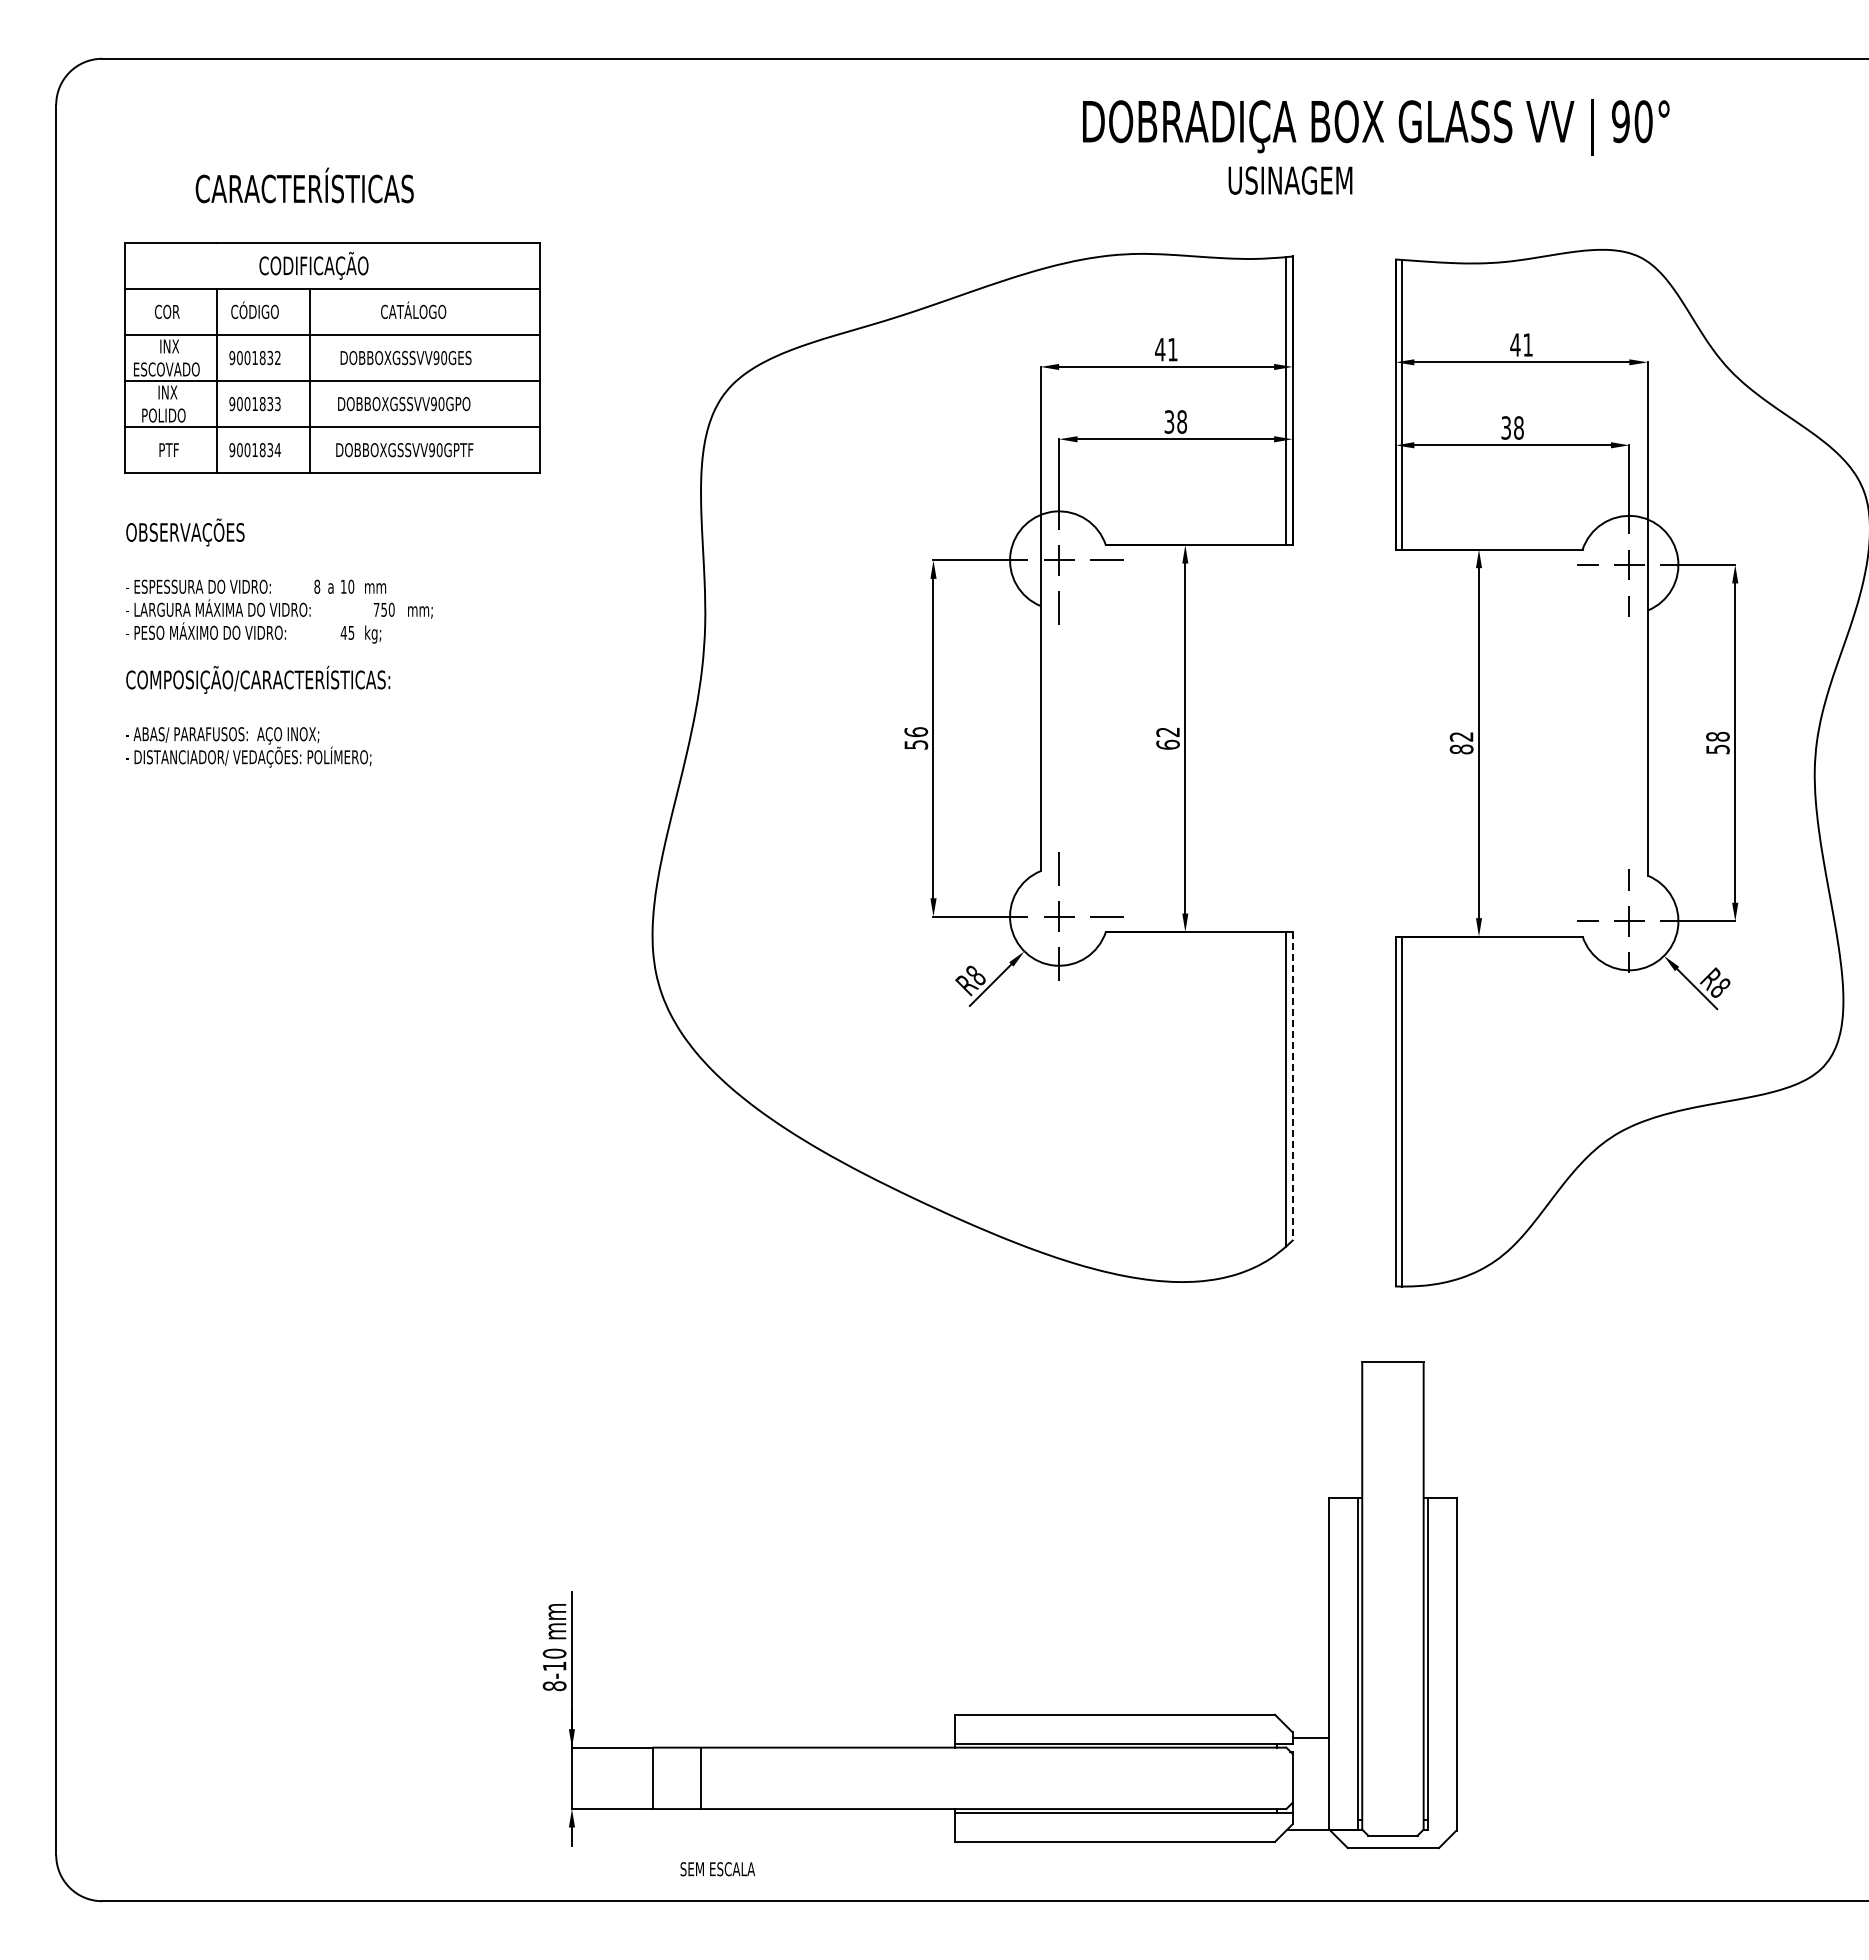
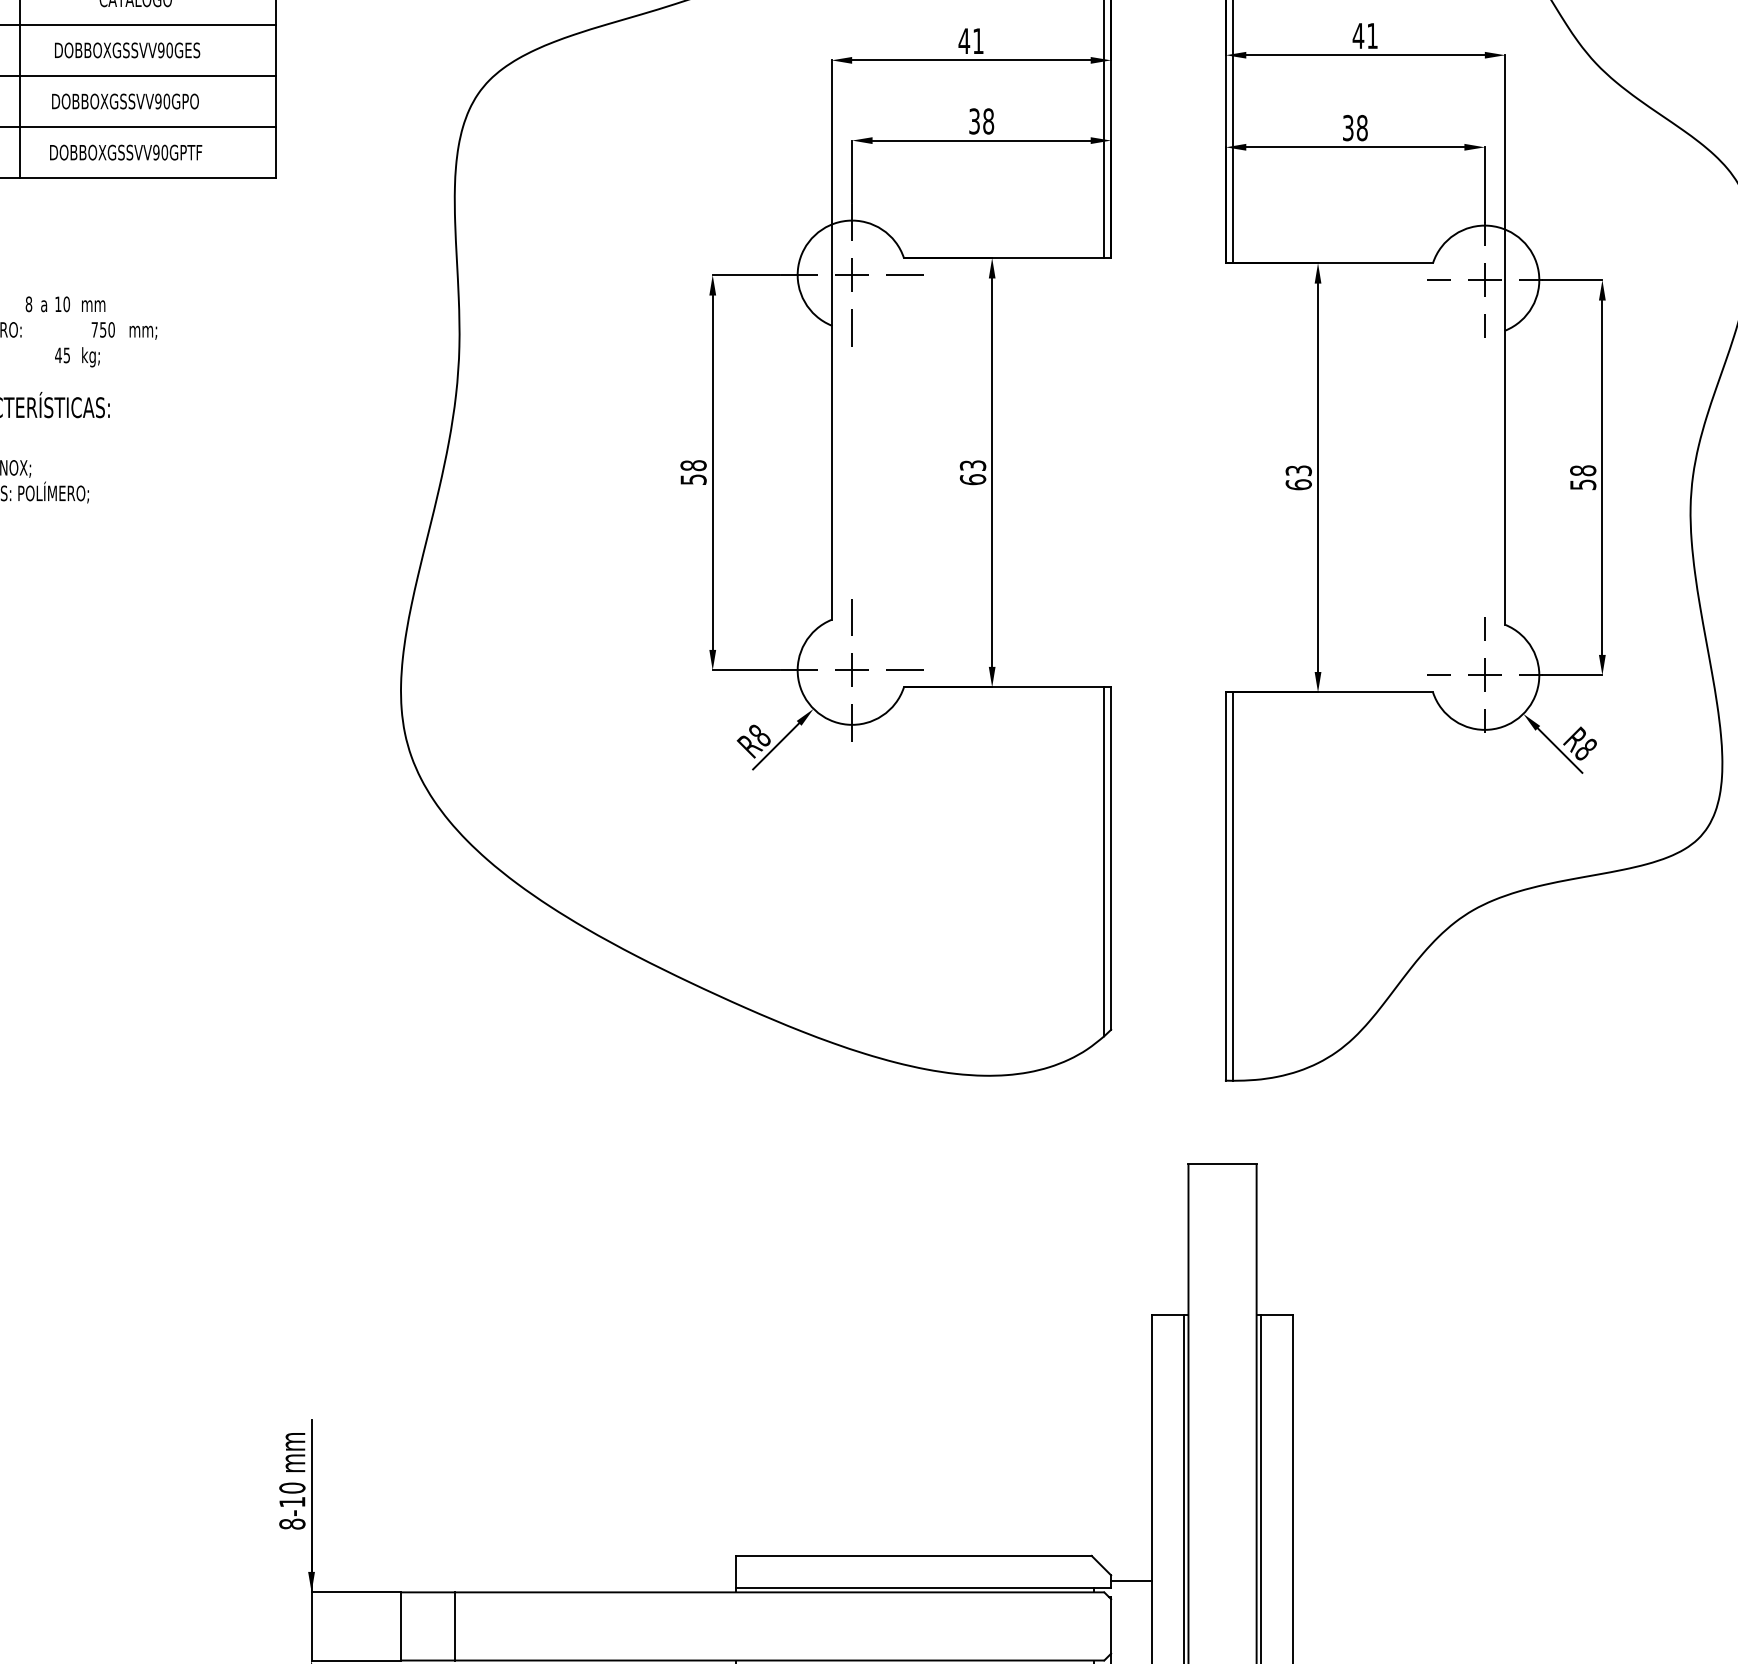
text: (1167, 731) -> (972, 464), 62 -> 63
text: (915, 732) -> (692, 465), 56 -> 58
text: (1461, 743) -> (1298, 478), 82 -> 63
line: (1292, 1086) -> (1111, 858), dashed -> solid

